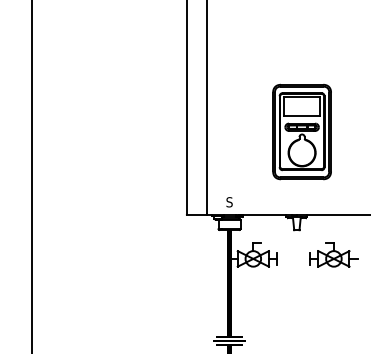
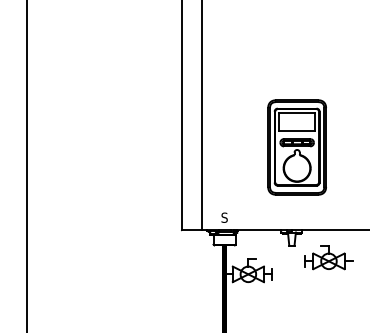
part: (333, 254) -> (328, 256), moved

